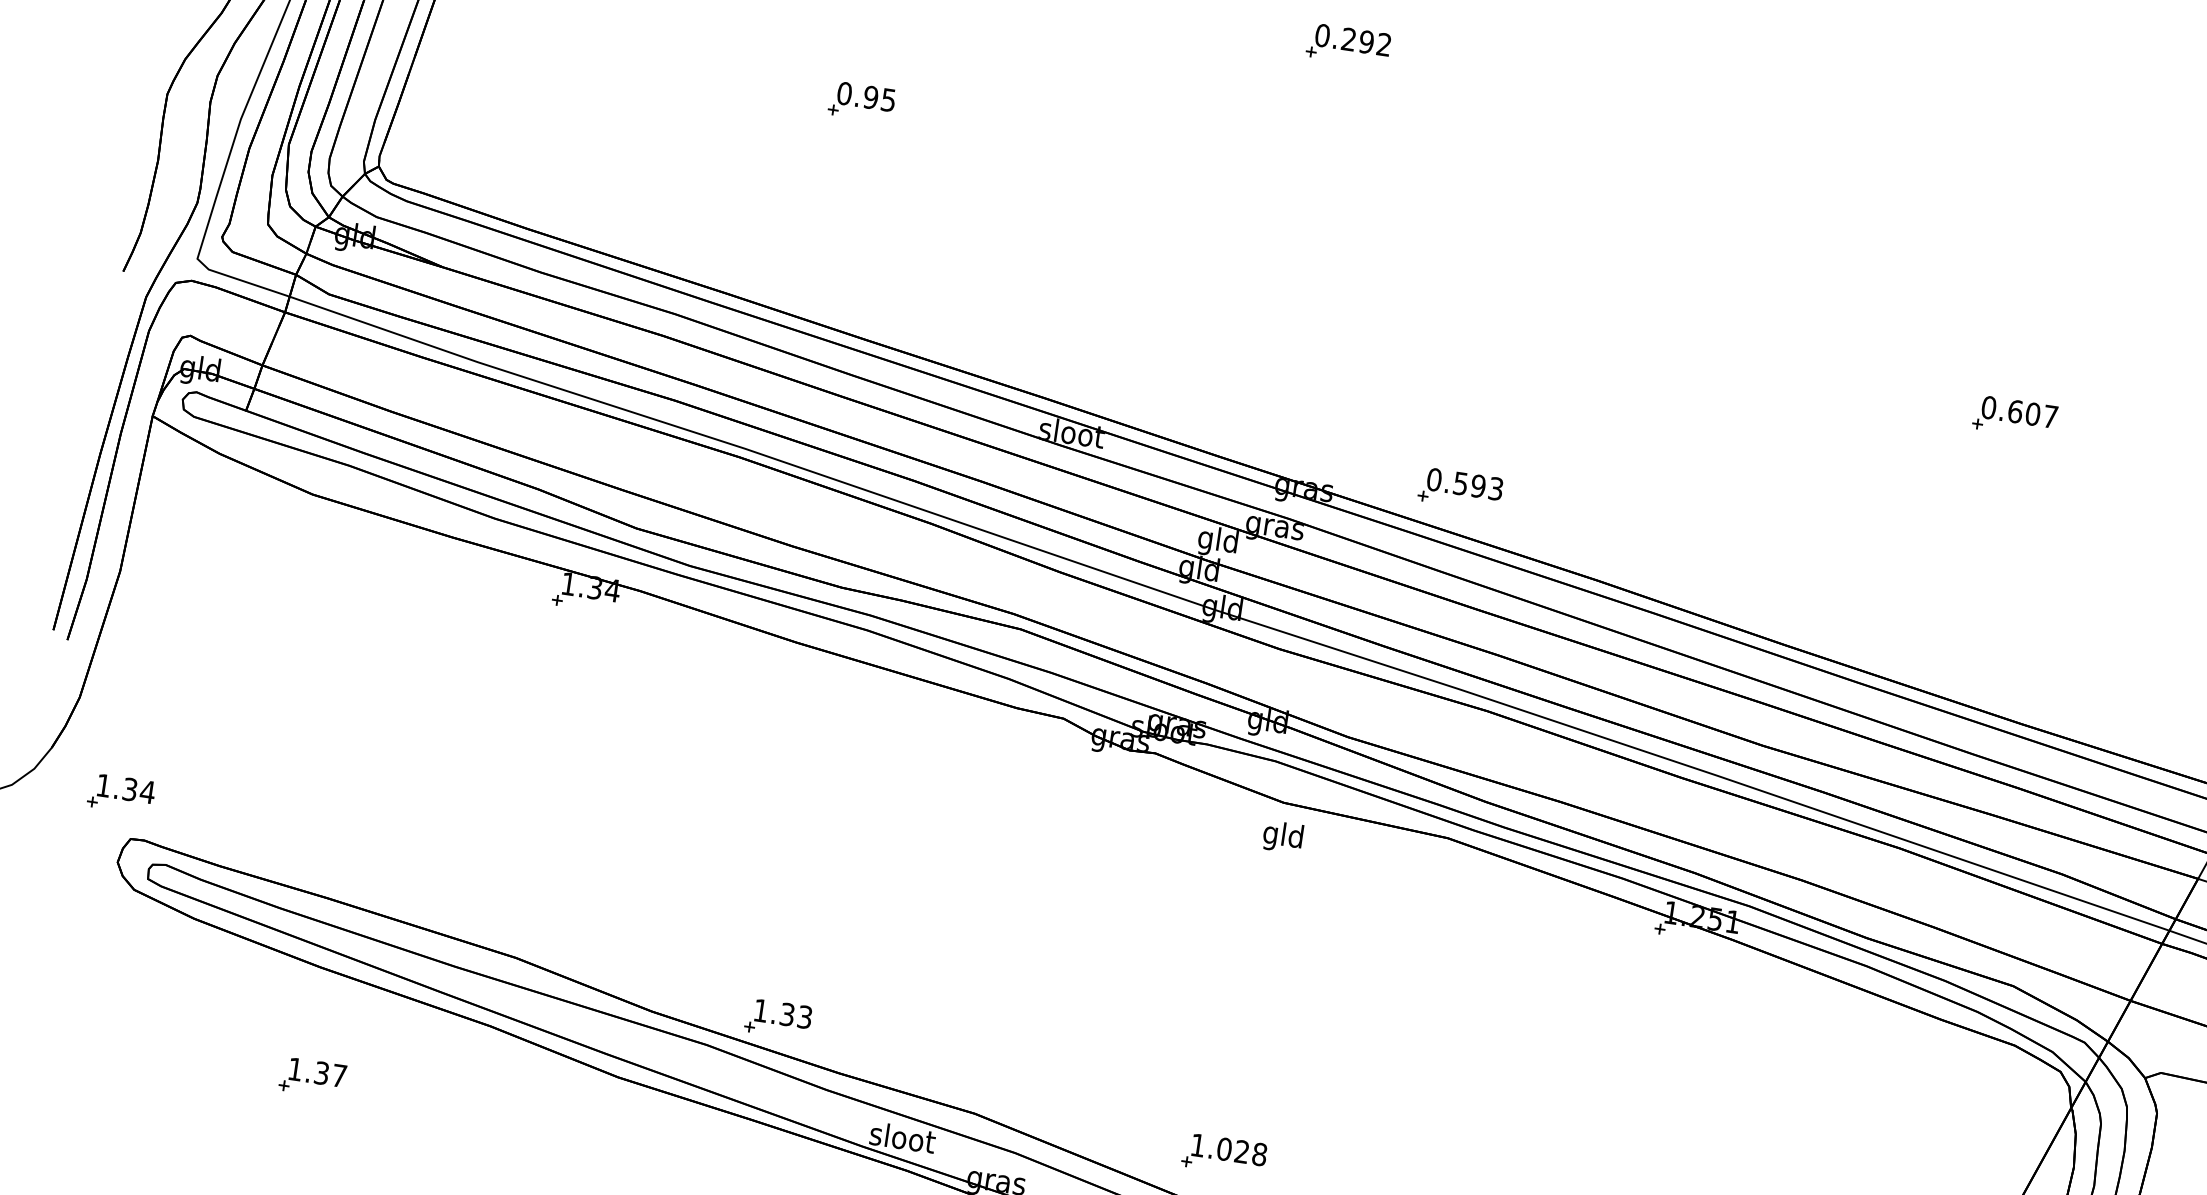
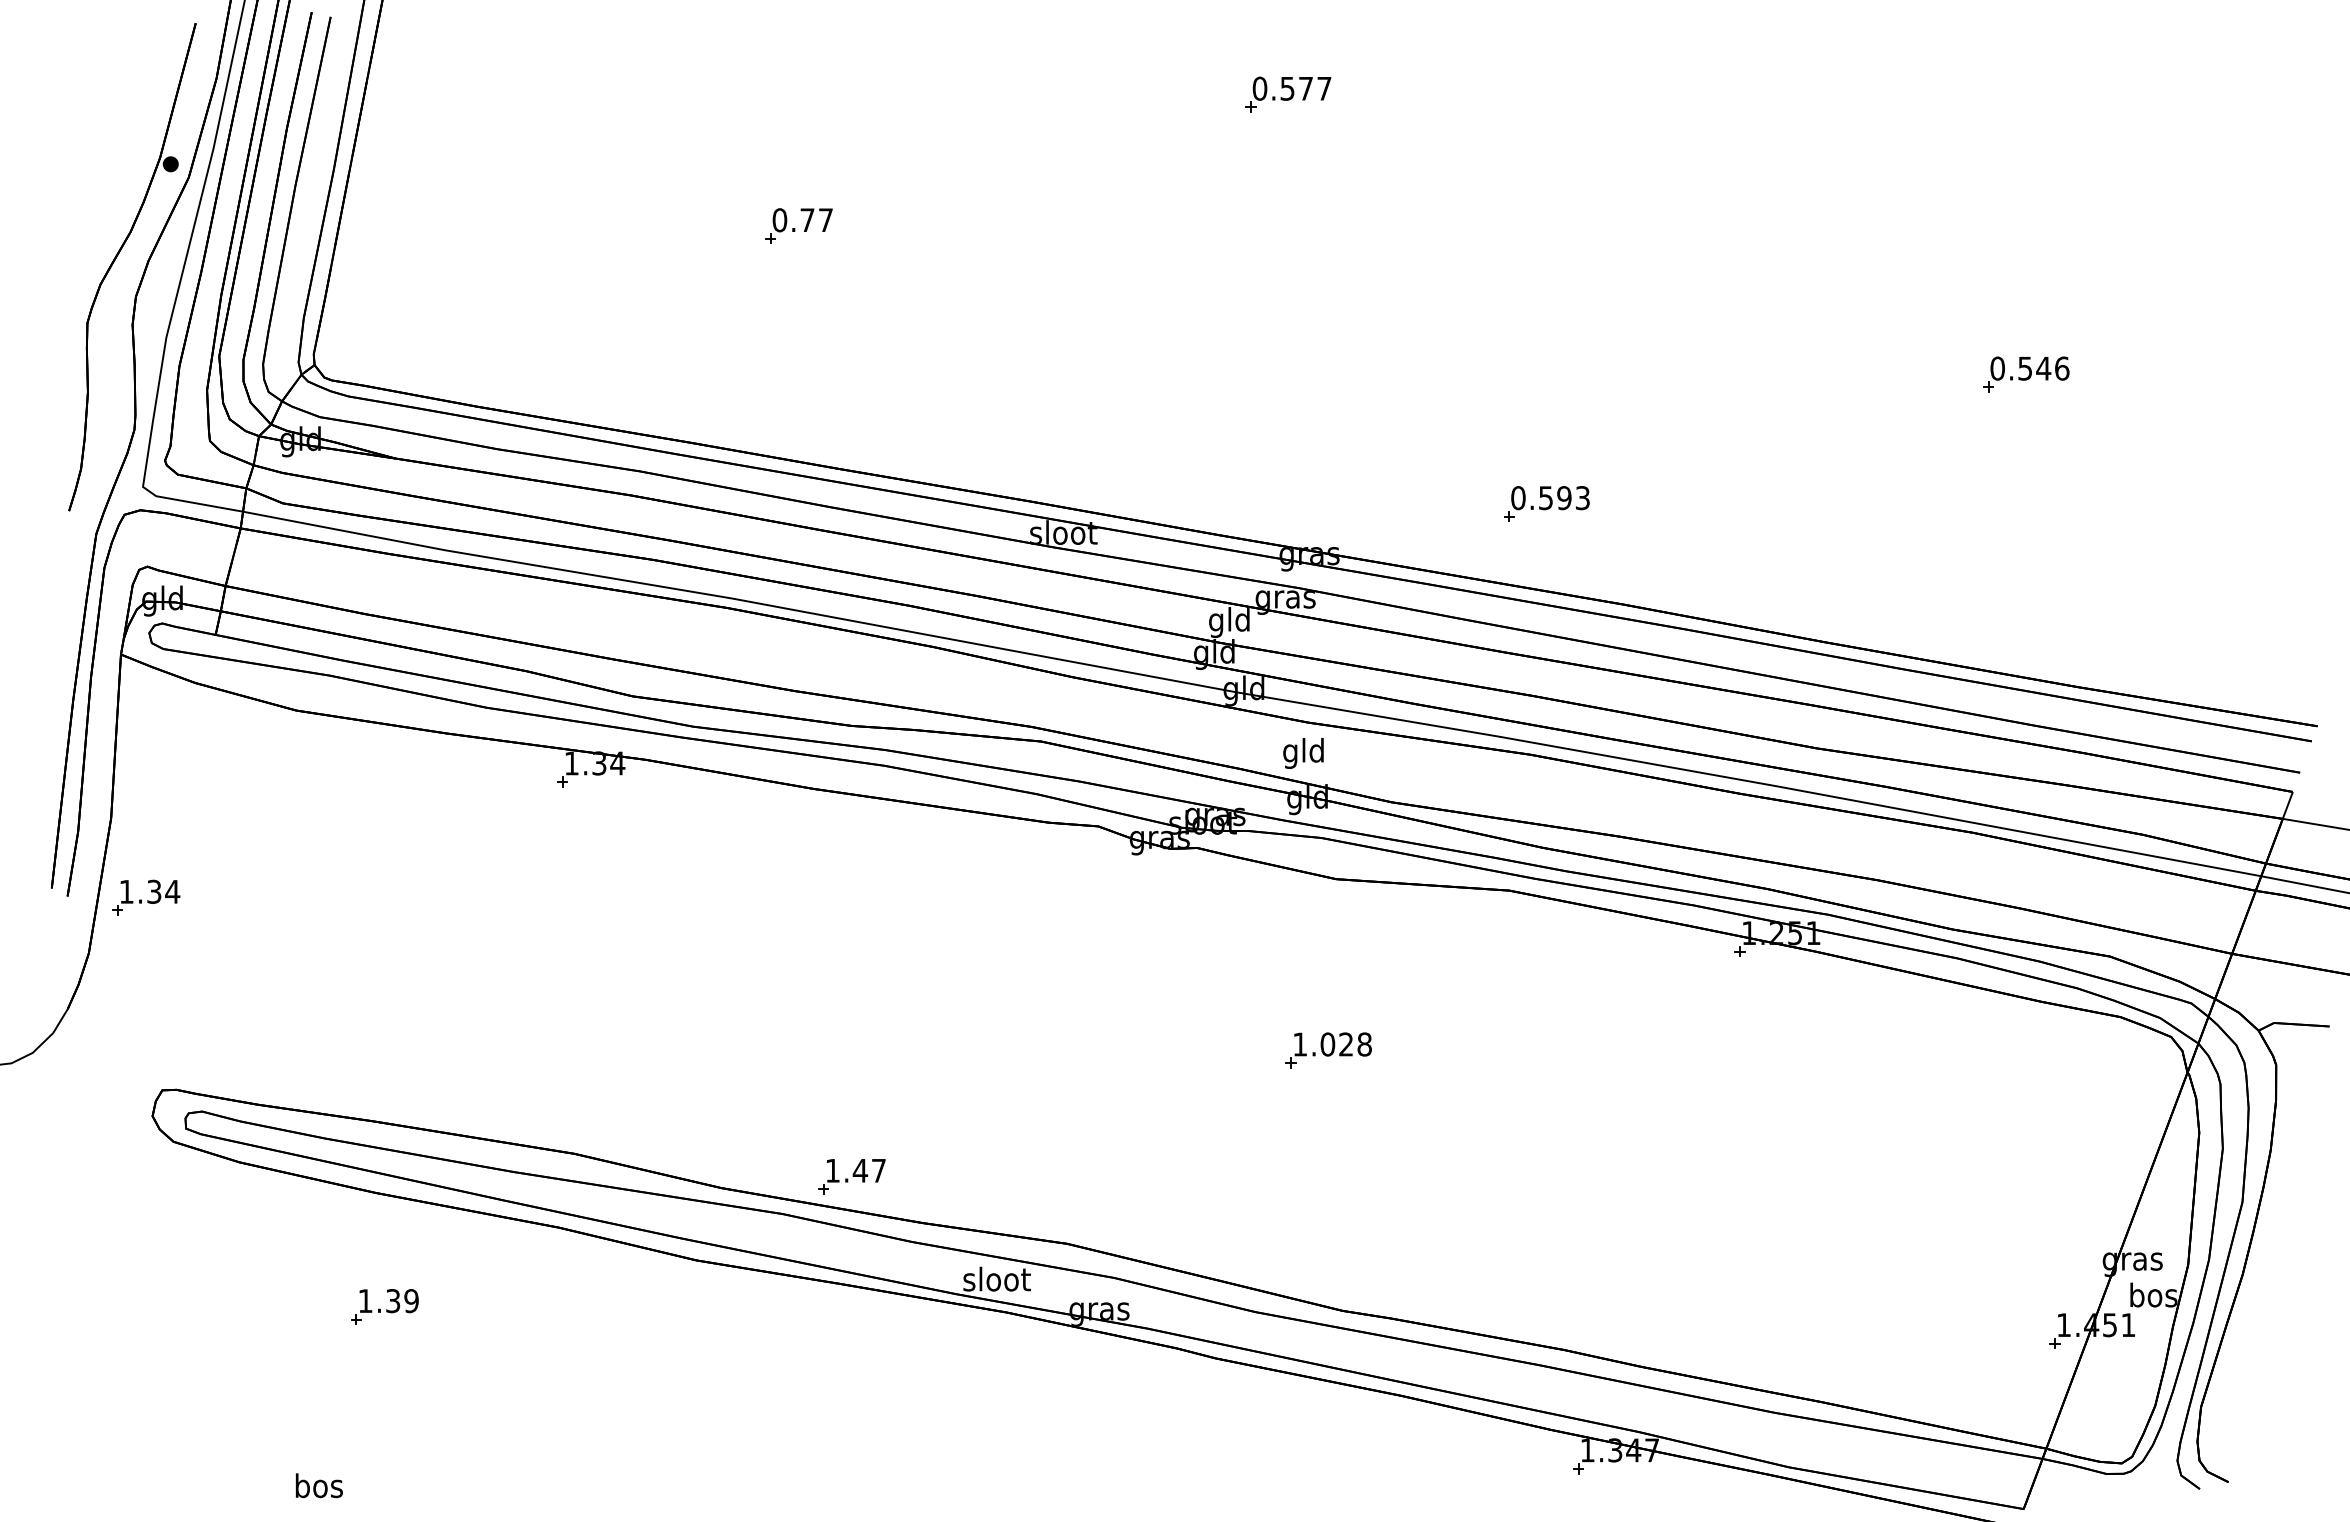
text: (1366, 41) -> (1305, 88), 0.292 -> 0.577
text: (879, 99) -> (816, 220), 0.95 -> 0.77
text: (2032, 414) -> (2043, 368), 0.607 -> 0.546
part: (1460, 488) -> (1546, 503), moved
part: (121, 793) -> (146, 897), moved
text: (1282, 837) -> (1303, 753), moved
text: (795, 1015) -> (868, 1170), 1.33 -> 1.47
text: (339, 1076) -> (411, 1301), 1.37 -> 1.39
part: (1224, 1155) -> (1328, 1050), moved

